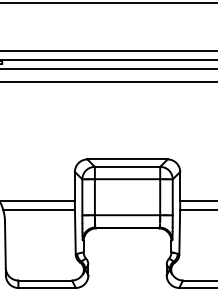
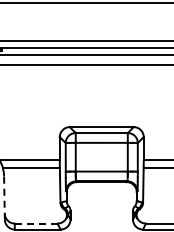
line: (5, 249) -> (4, 198), solid -> dashed
line: (45, 280) -> (36, 223), solid -> dashed

